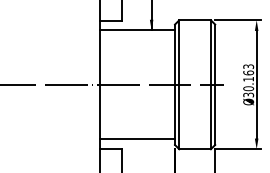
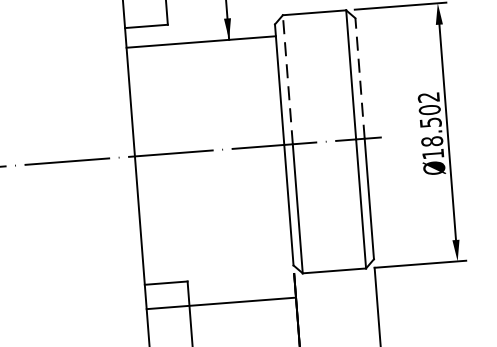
line: (179, 52) -> (288, 79), solid -> dashed
line: (215, 54) -> (360, 78), solid -> dashed
text: (248, 80) -> (430, 125), 30.163 -> 18.502
line: (137, 139) -> (221, 304), moved

